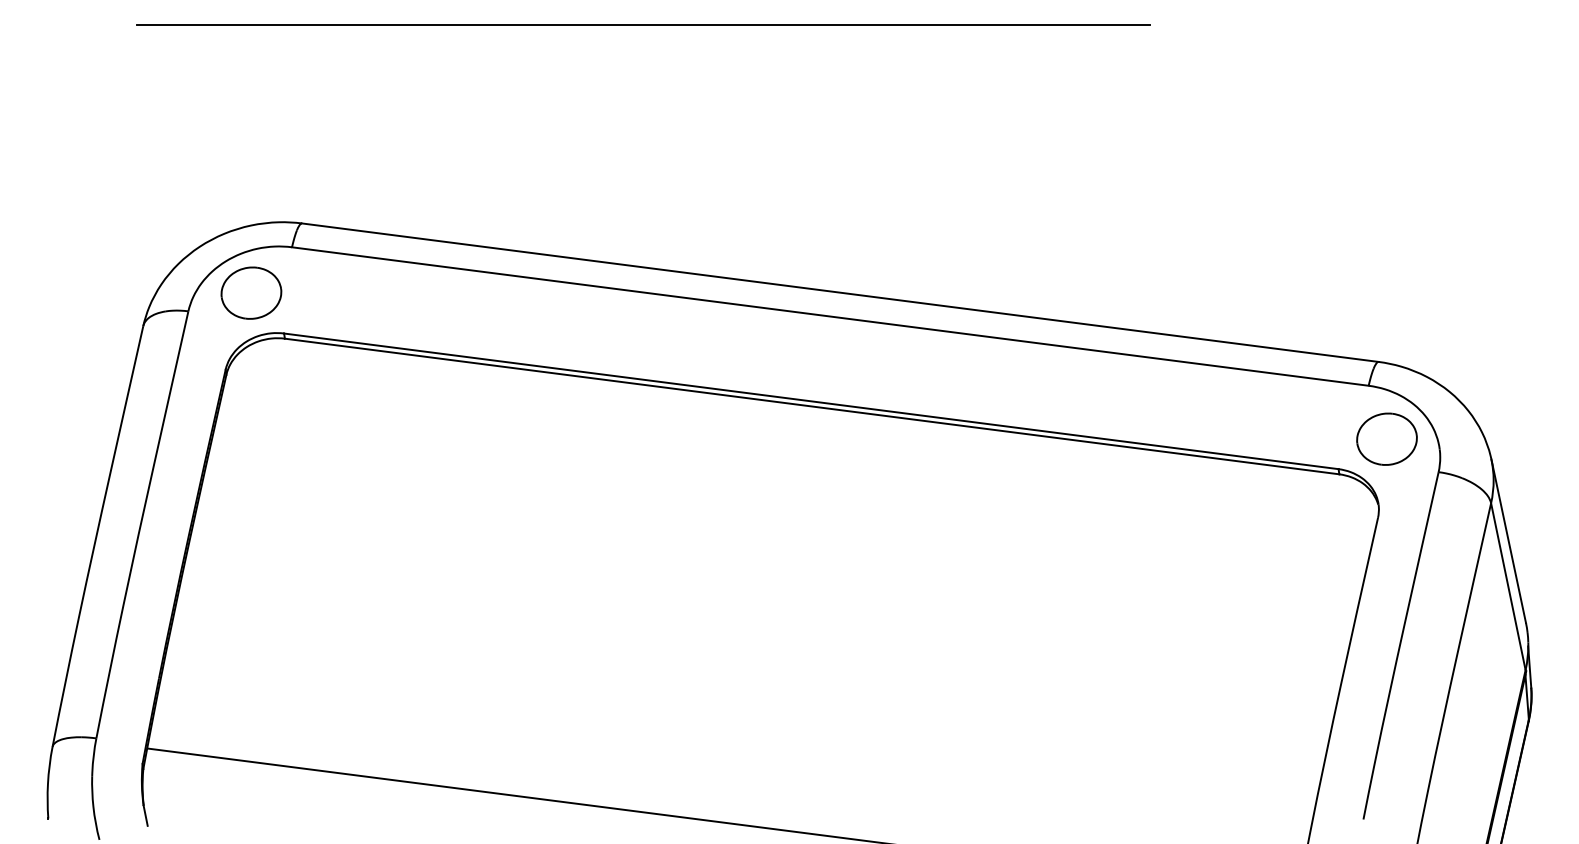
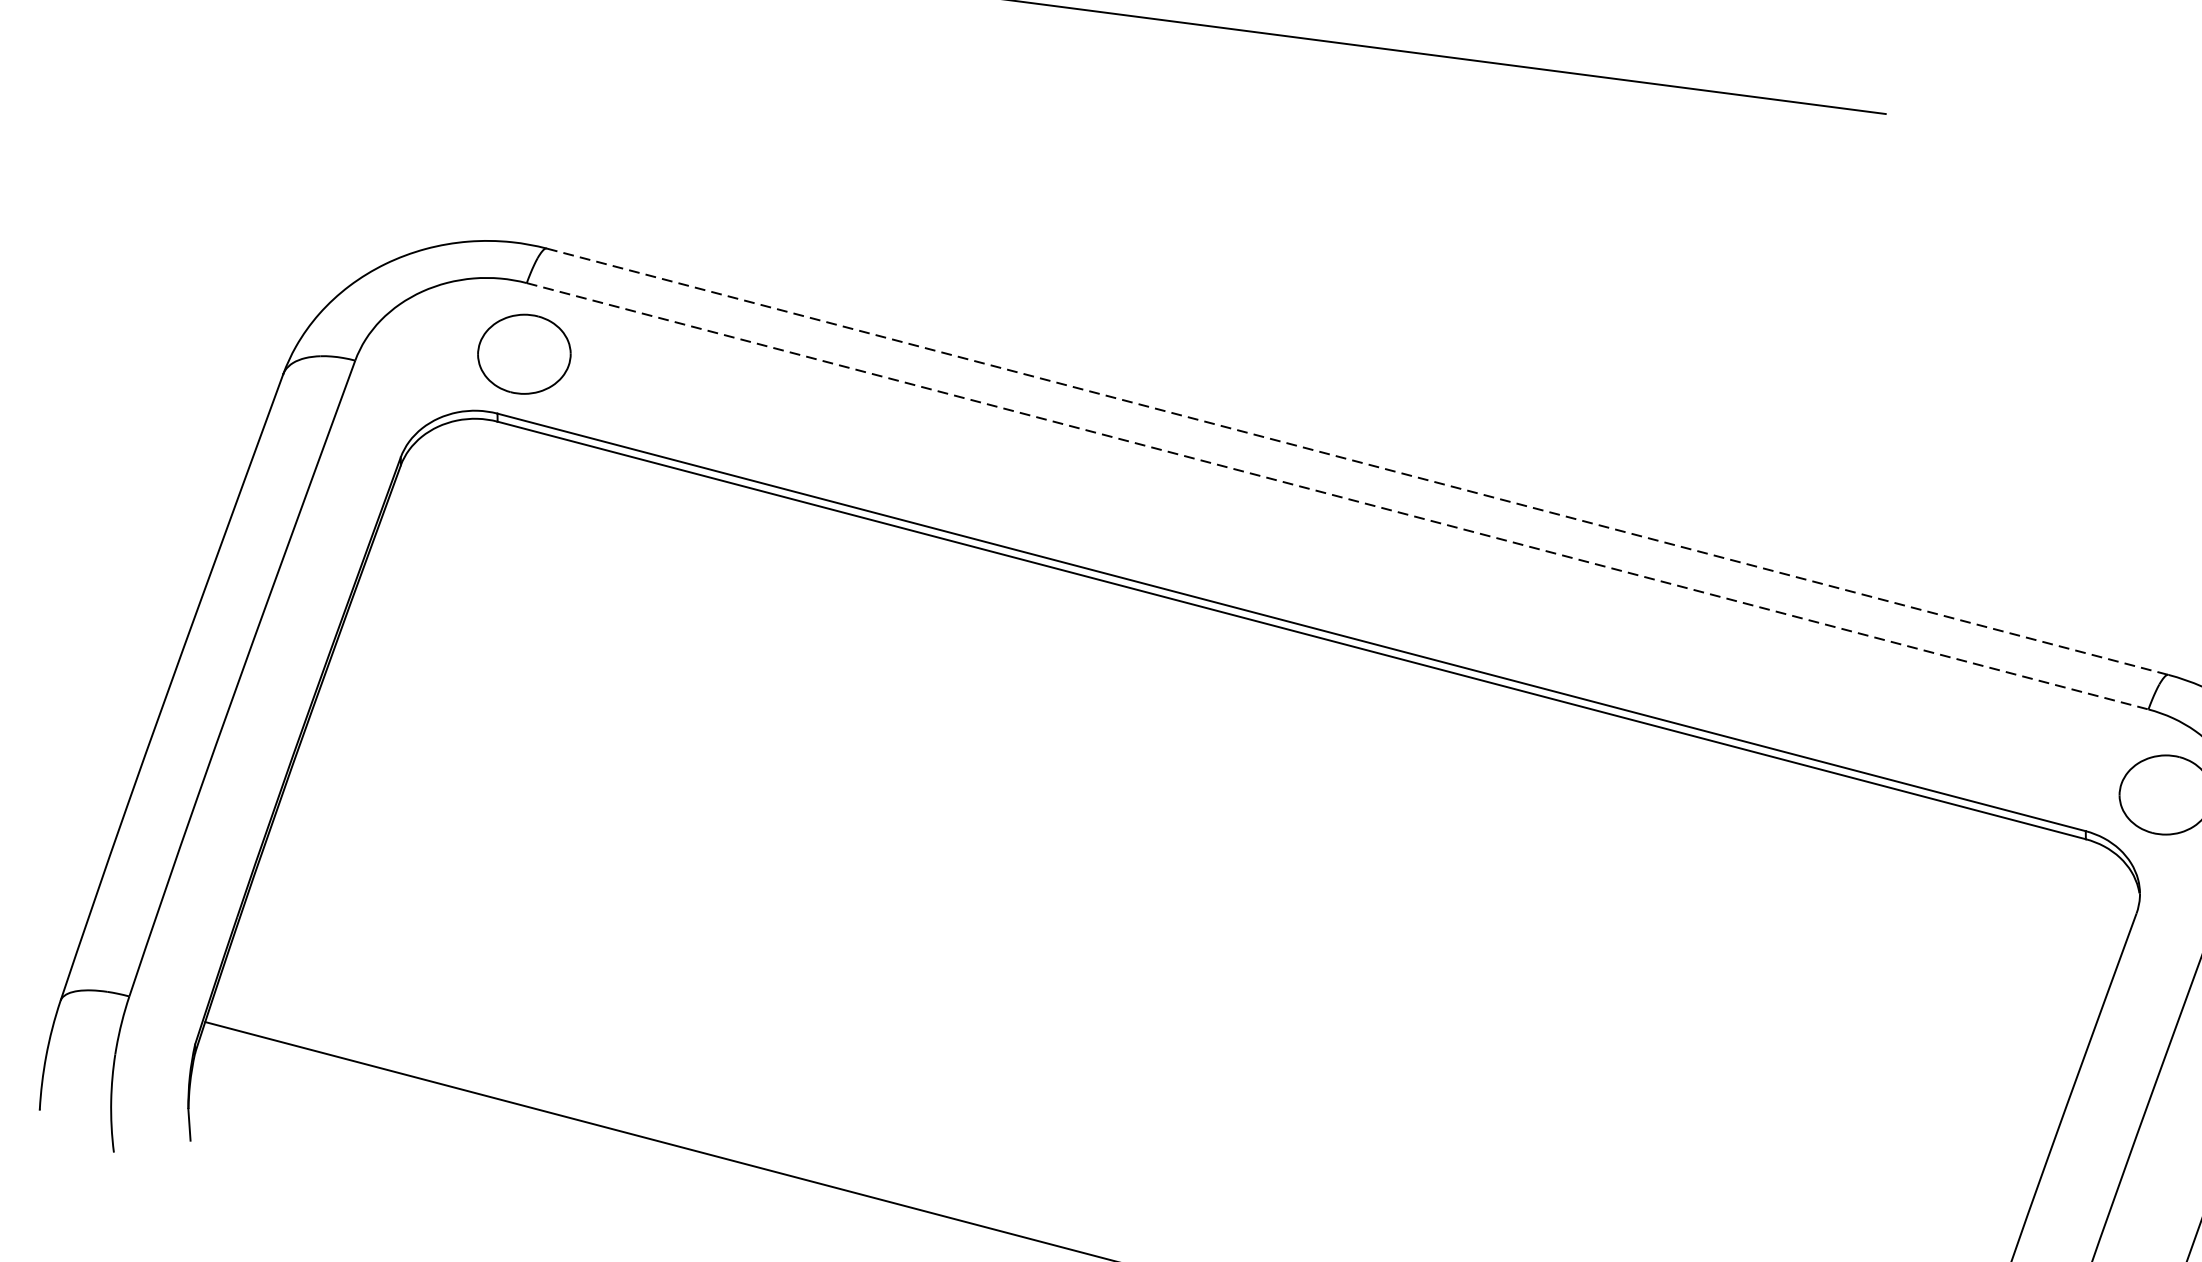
part: (251, 292) -> (524, 353), moved
line: (840, 292) -> (1357, 461), solid -> dashed
line: (830, 316) -> (1337, 496), solid -> dashed

